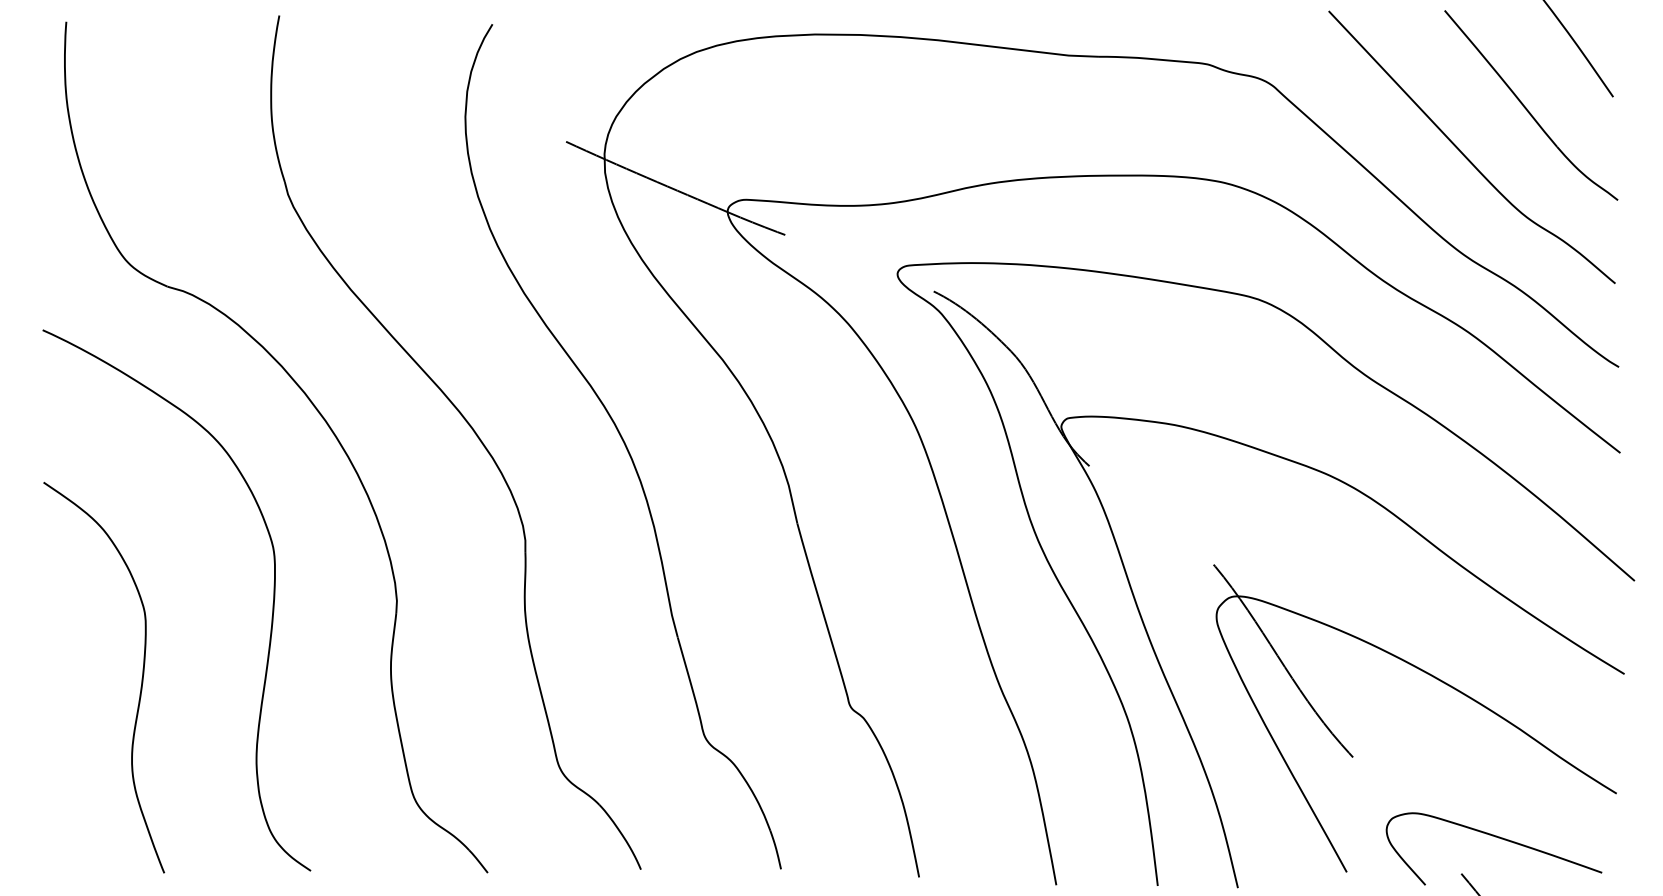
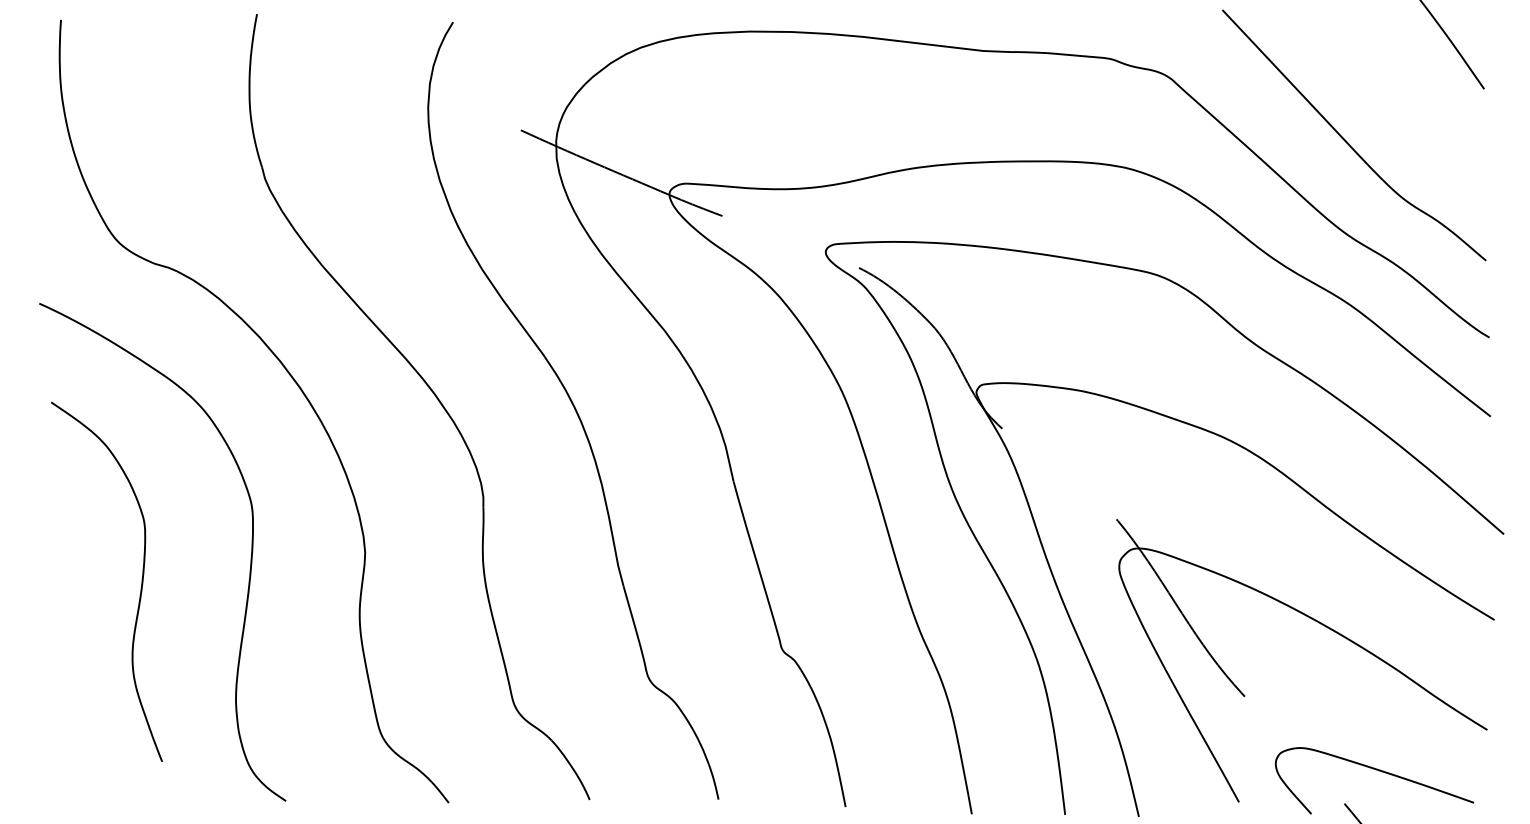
part: (1531, 105) -> (1409, 96), removed
curve: (141, 678) -> (141, 582), moved

